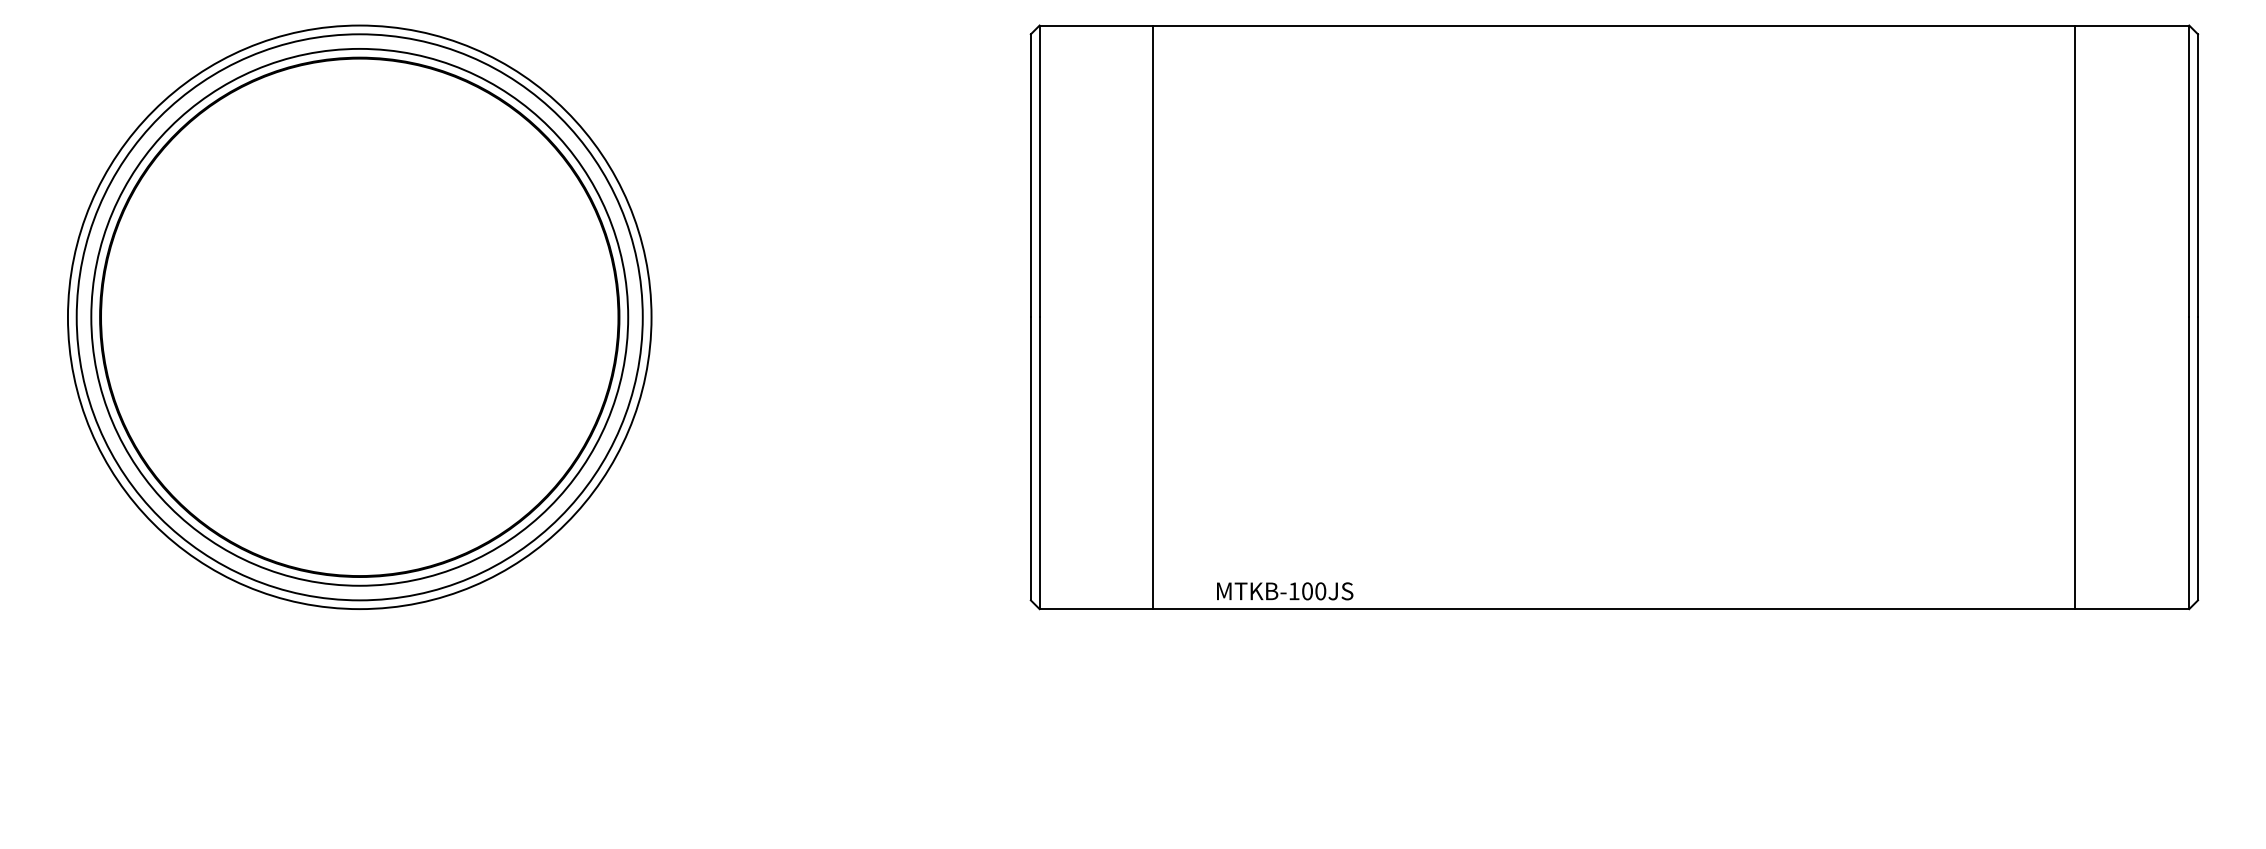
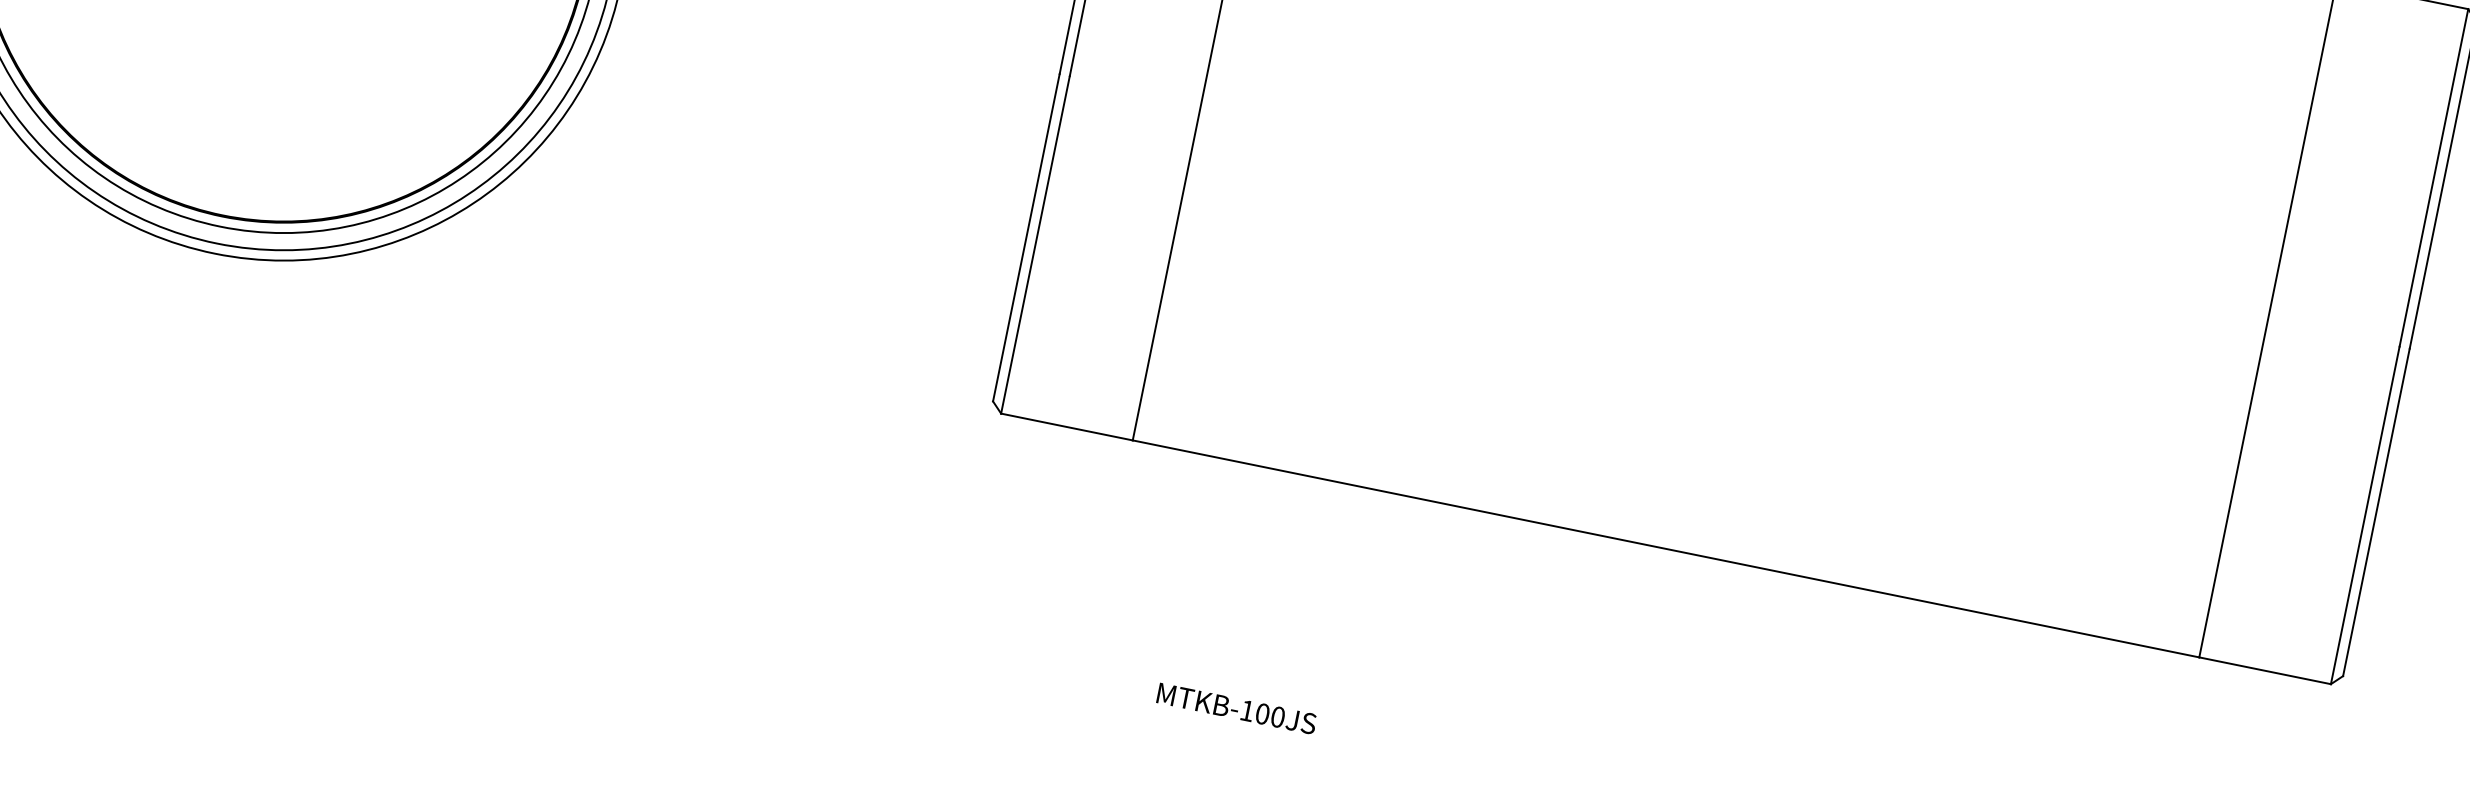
text: (1285, 591) -> (1237, 709), moved

